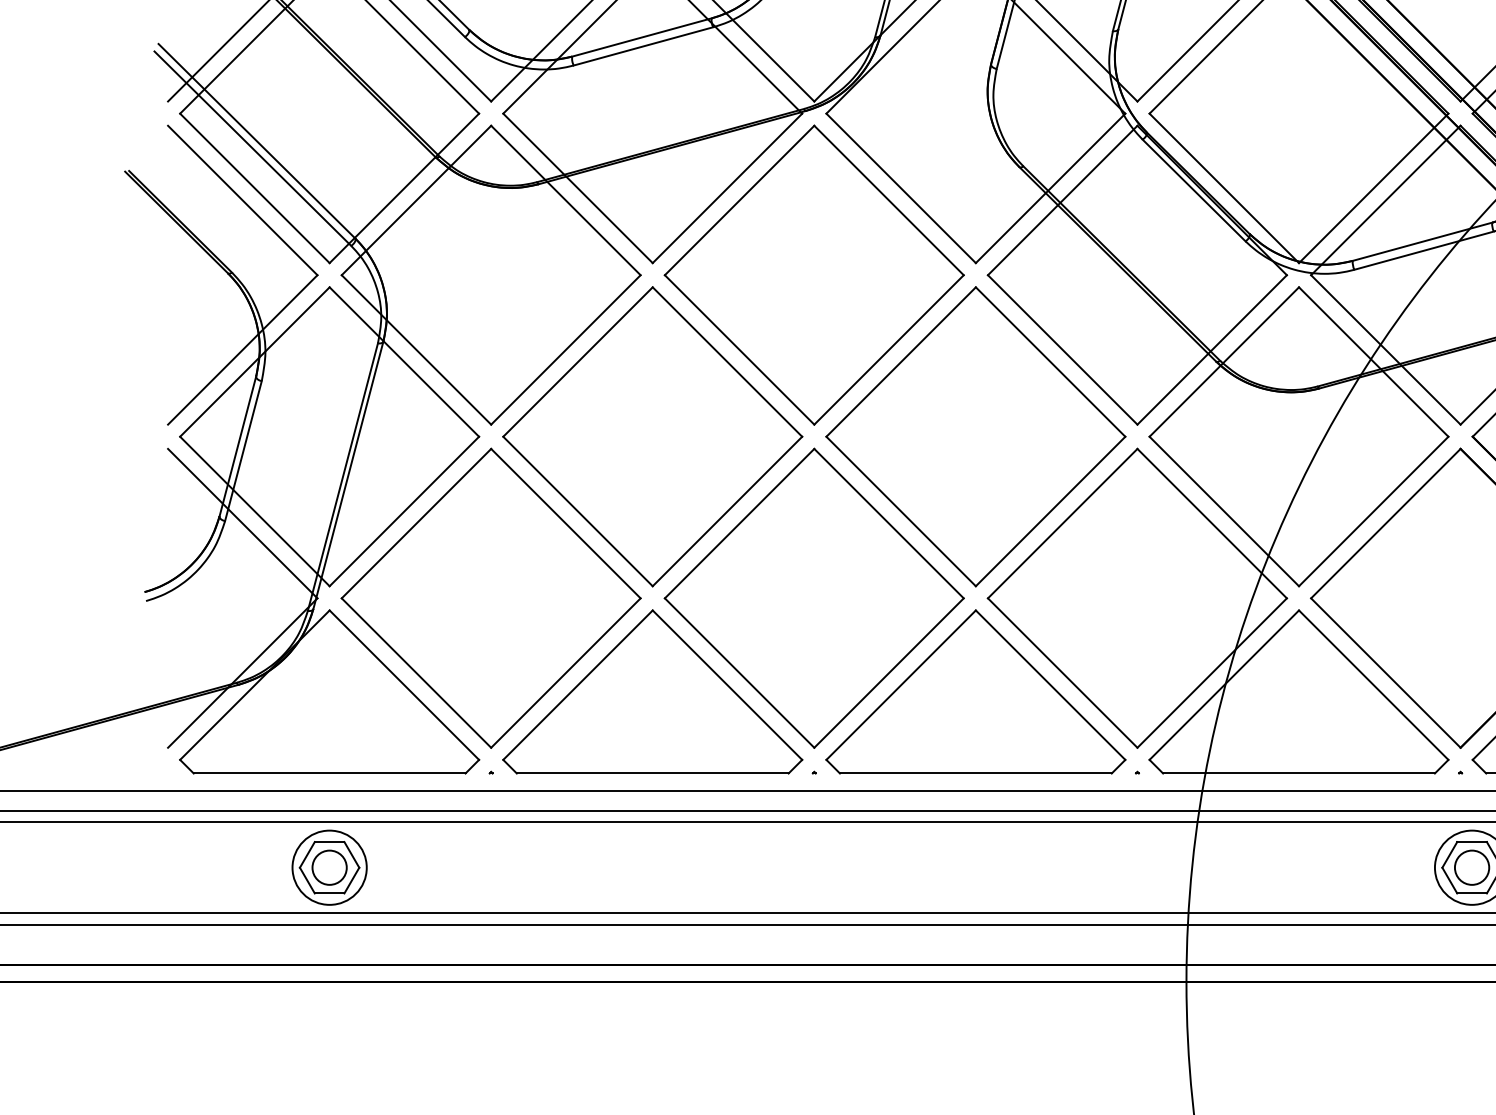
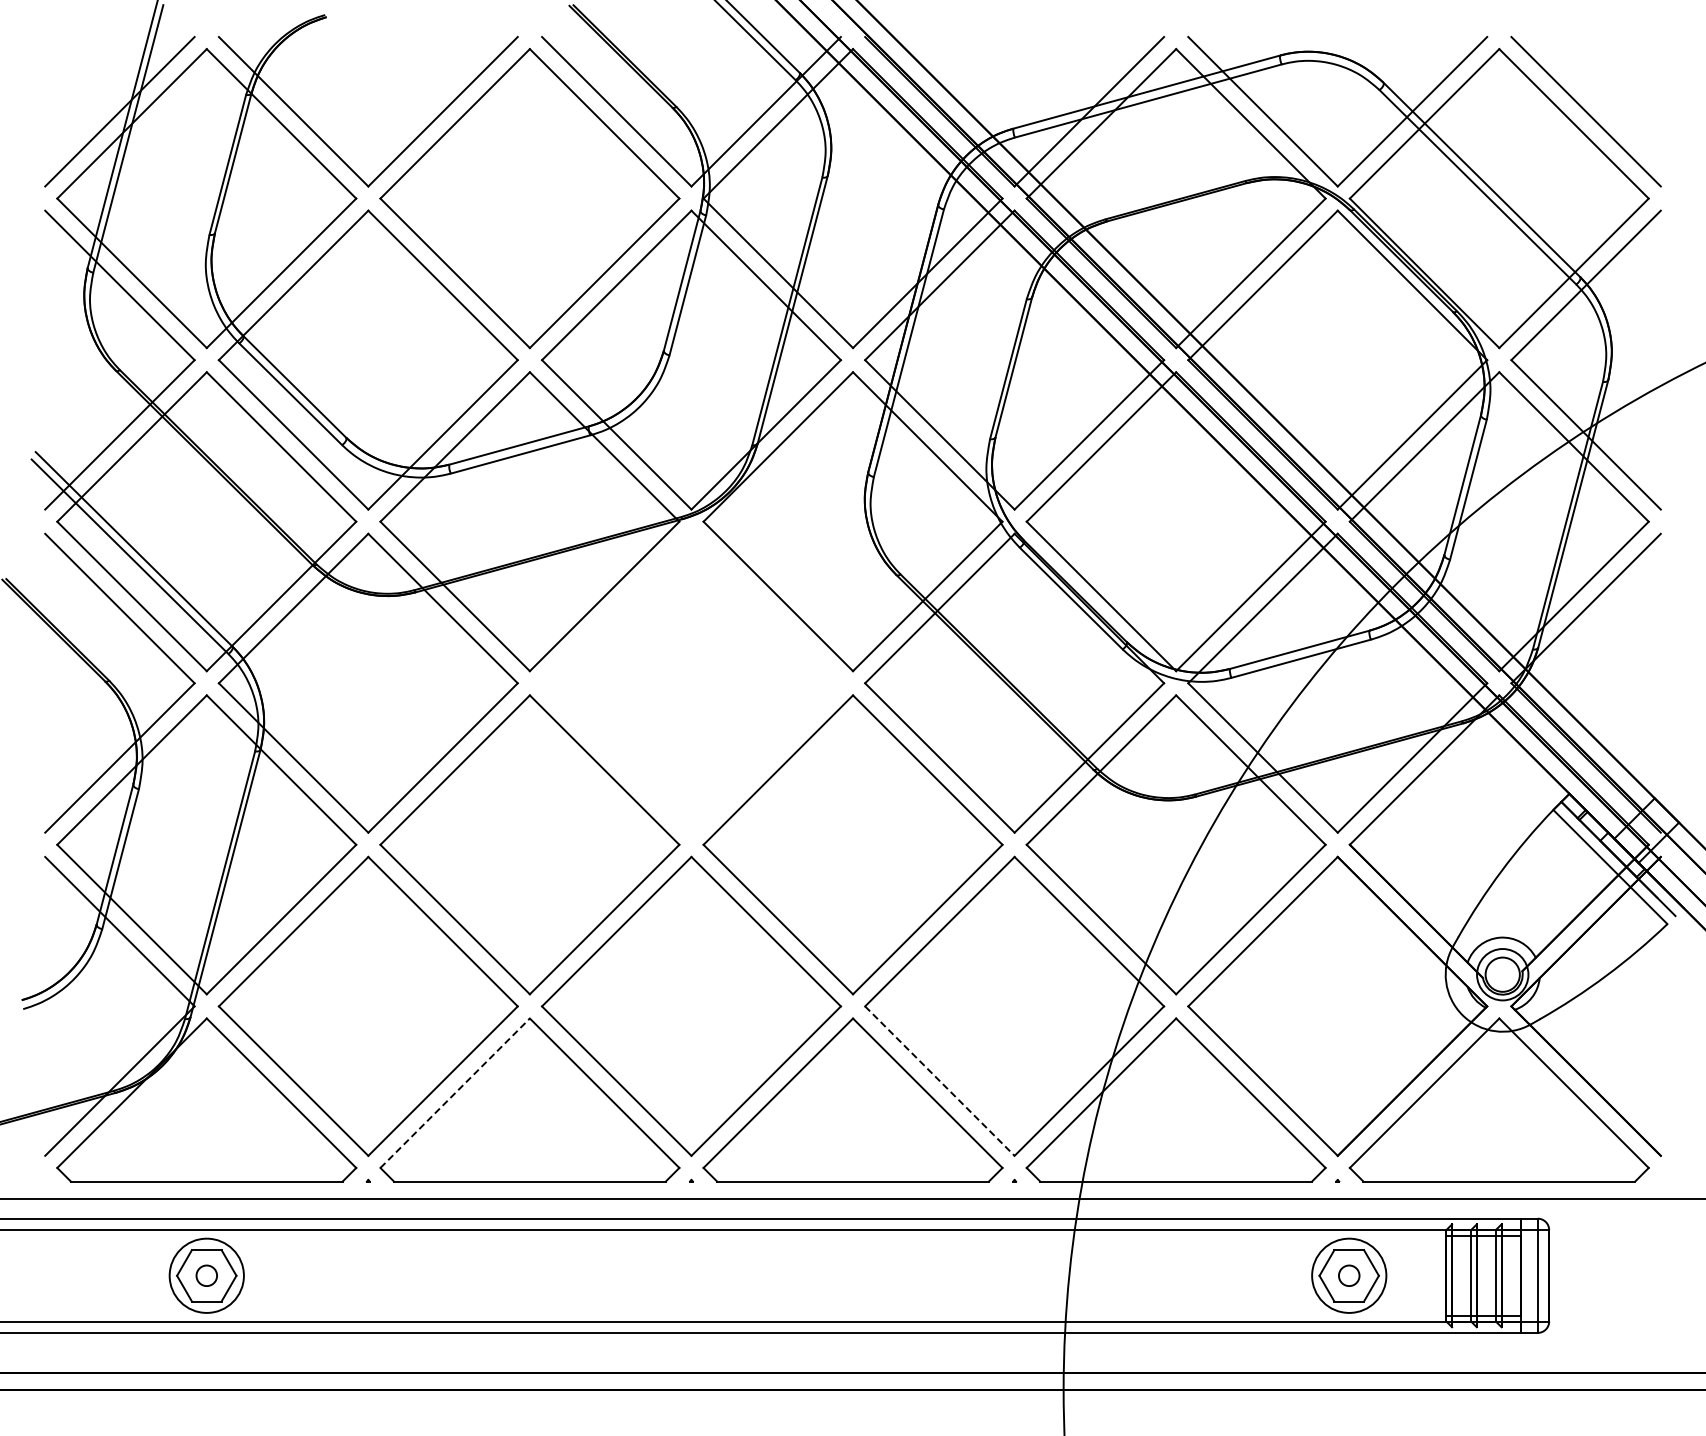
part: (814, 274) -> (691, 682), removed
line: (1062, 673) -> (939, 1081), solid -> dashed
line: (578, 685) -> (455, 1093), solid -> dashed
circle: (329, 867) -> (206, 1275), size x0.6
circle: (1472, 867) -> (1349, 1275), size x0.6

